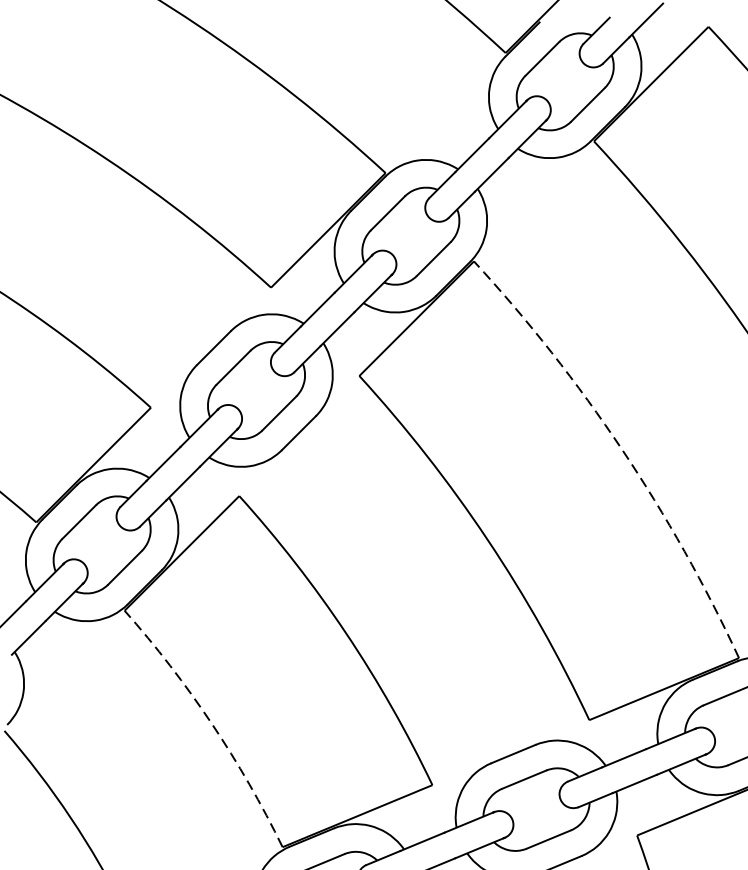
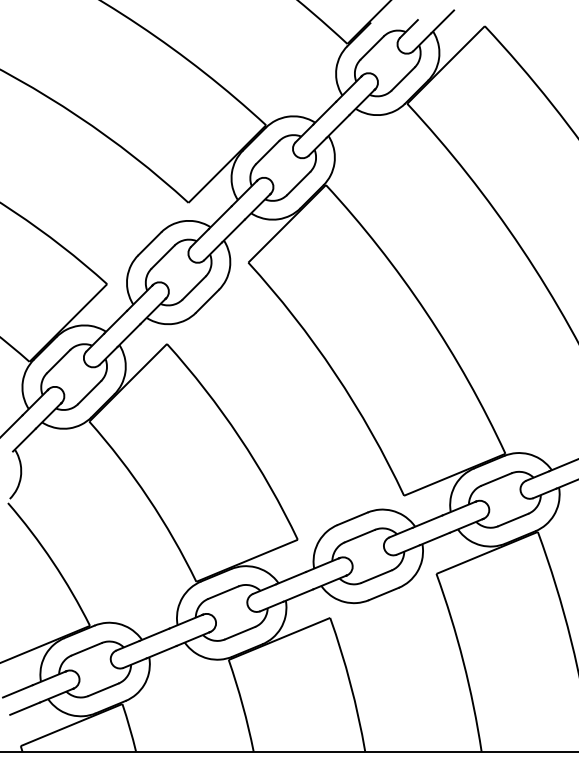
arc: (622, 449) -> (426, 312), dashed -> solid
arc: (211, 724) -> (148, 498), dashed -> solid

